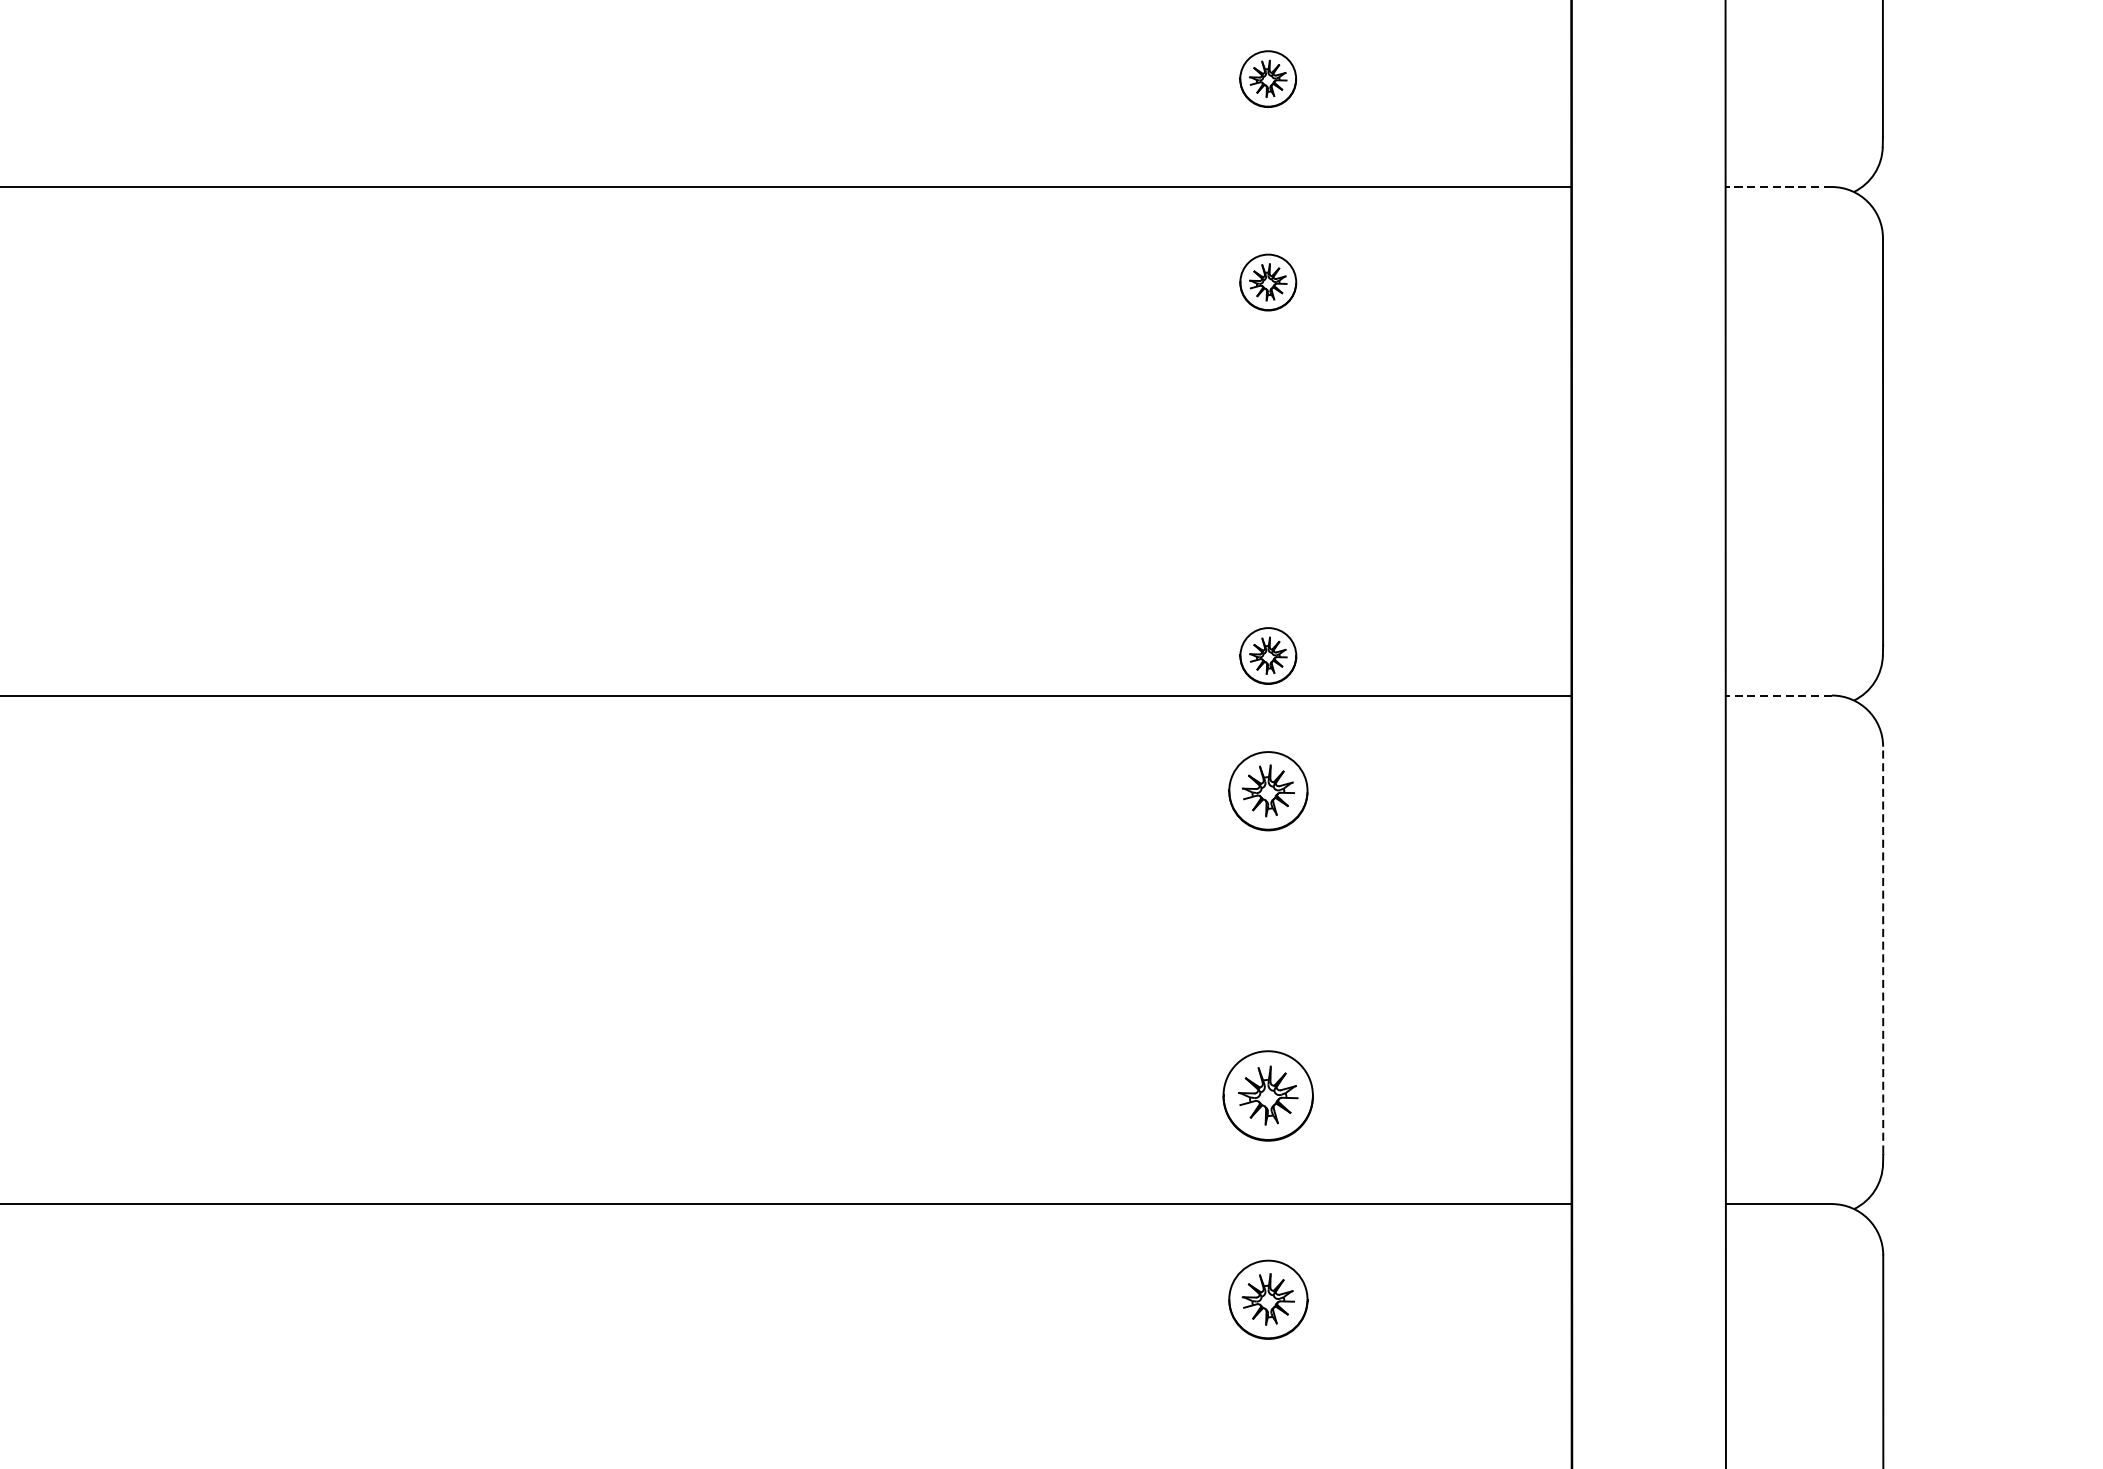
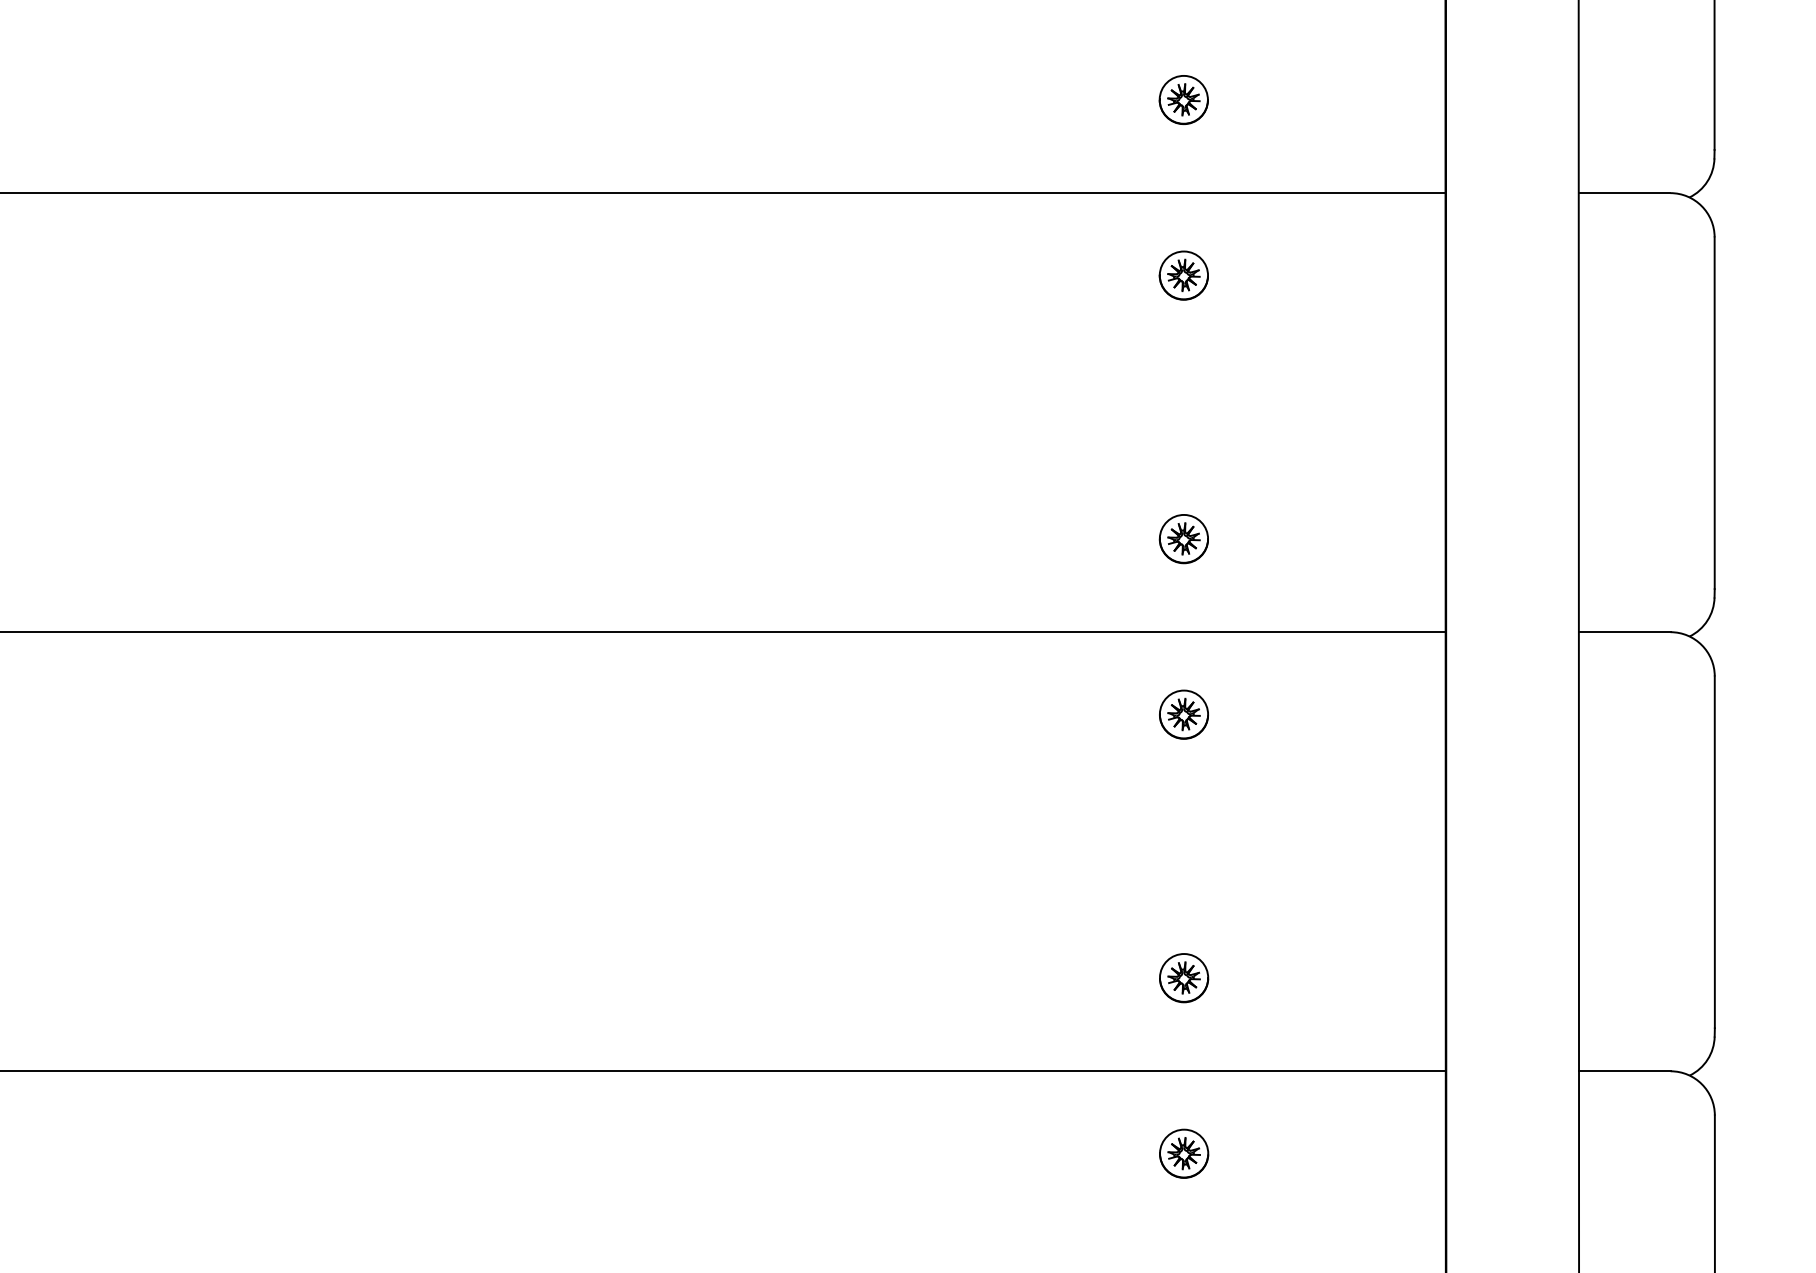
line: (1778, 187) -> (1624, 193), dashed -> solid
part: (1267, 656) -> (1183, 539), moved
line: (1778, 695) -> (1624, 632), dashed -> solid
part: (1267, 790) -> (1183, 714), size x0.71
line: (1882, 950) -> (1714, 852), dashed -> solid
part: (1268, 1096) -> (1184, 978), size x0.62
part: (1268, 1299) -> (1184, 1153), size x0.71

